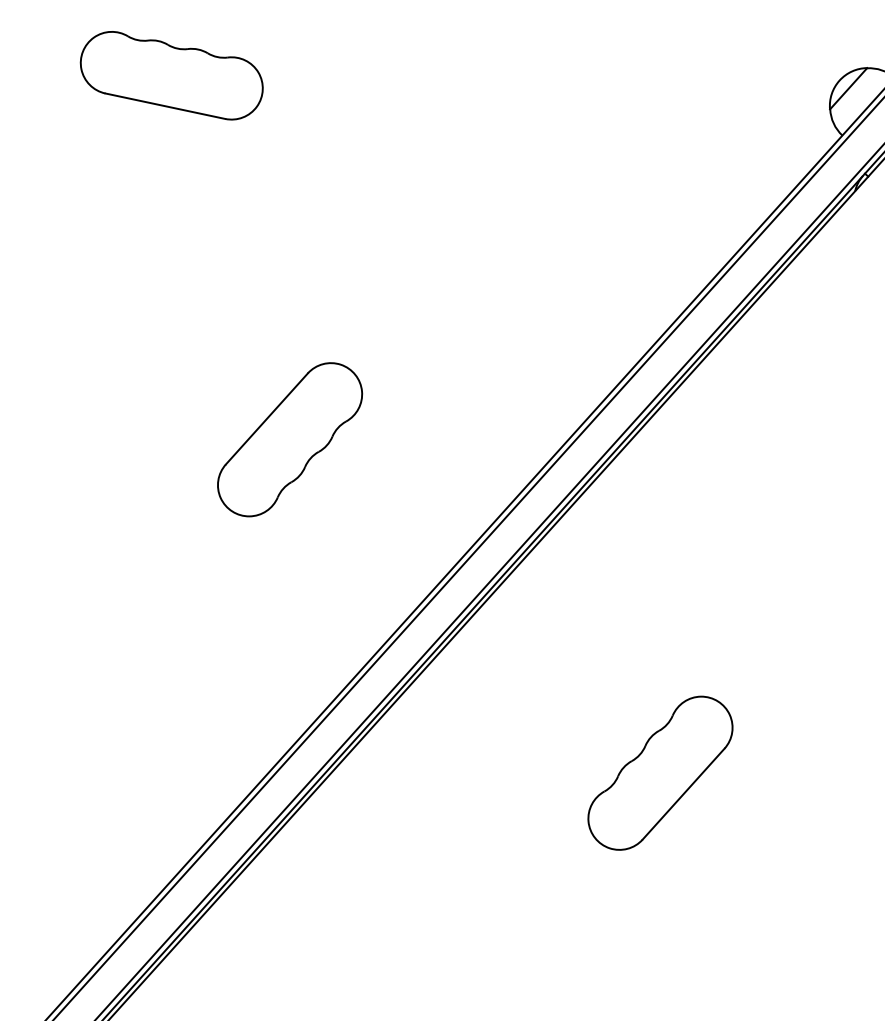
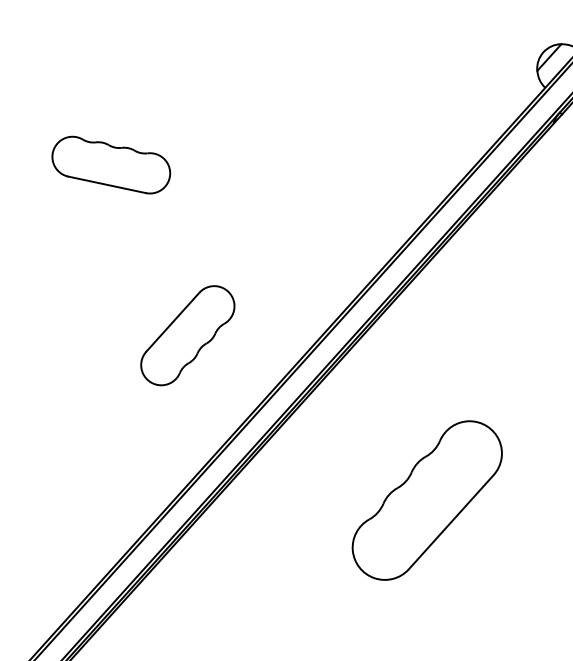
part: (172, 74) -> (111, 164), moved
part: (289, 439) -> (187, 335), moved
part: (660, 773) -> (427, 500), size x1.6

